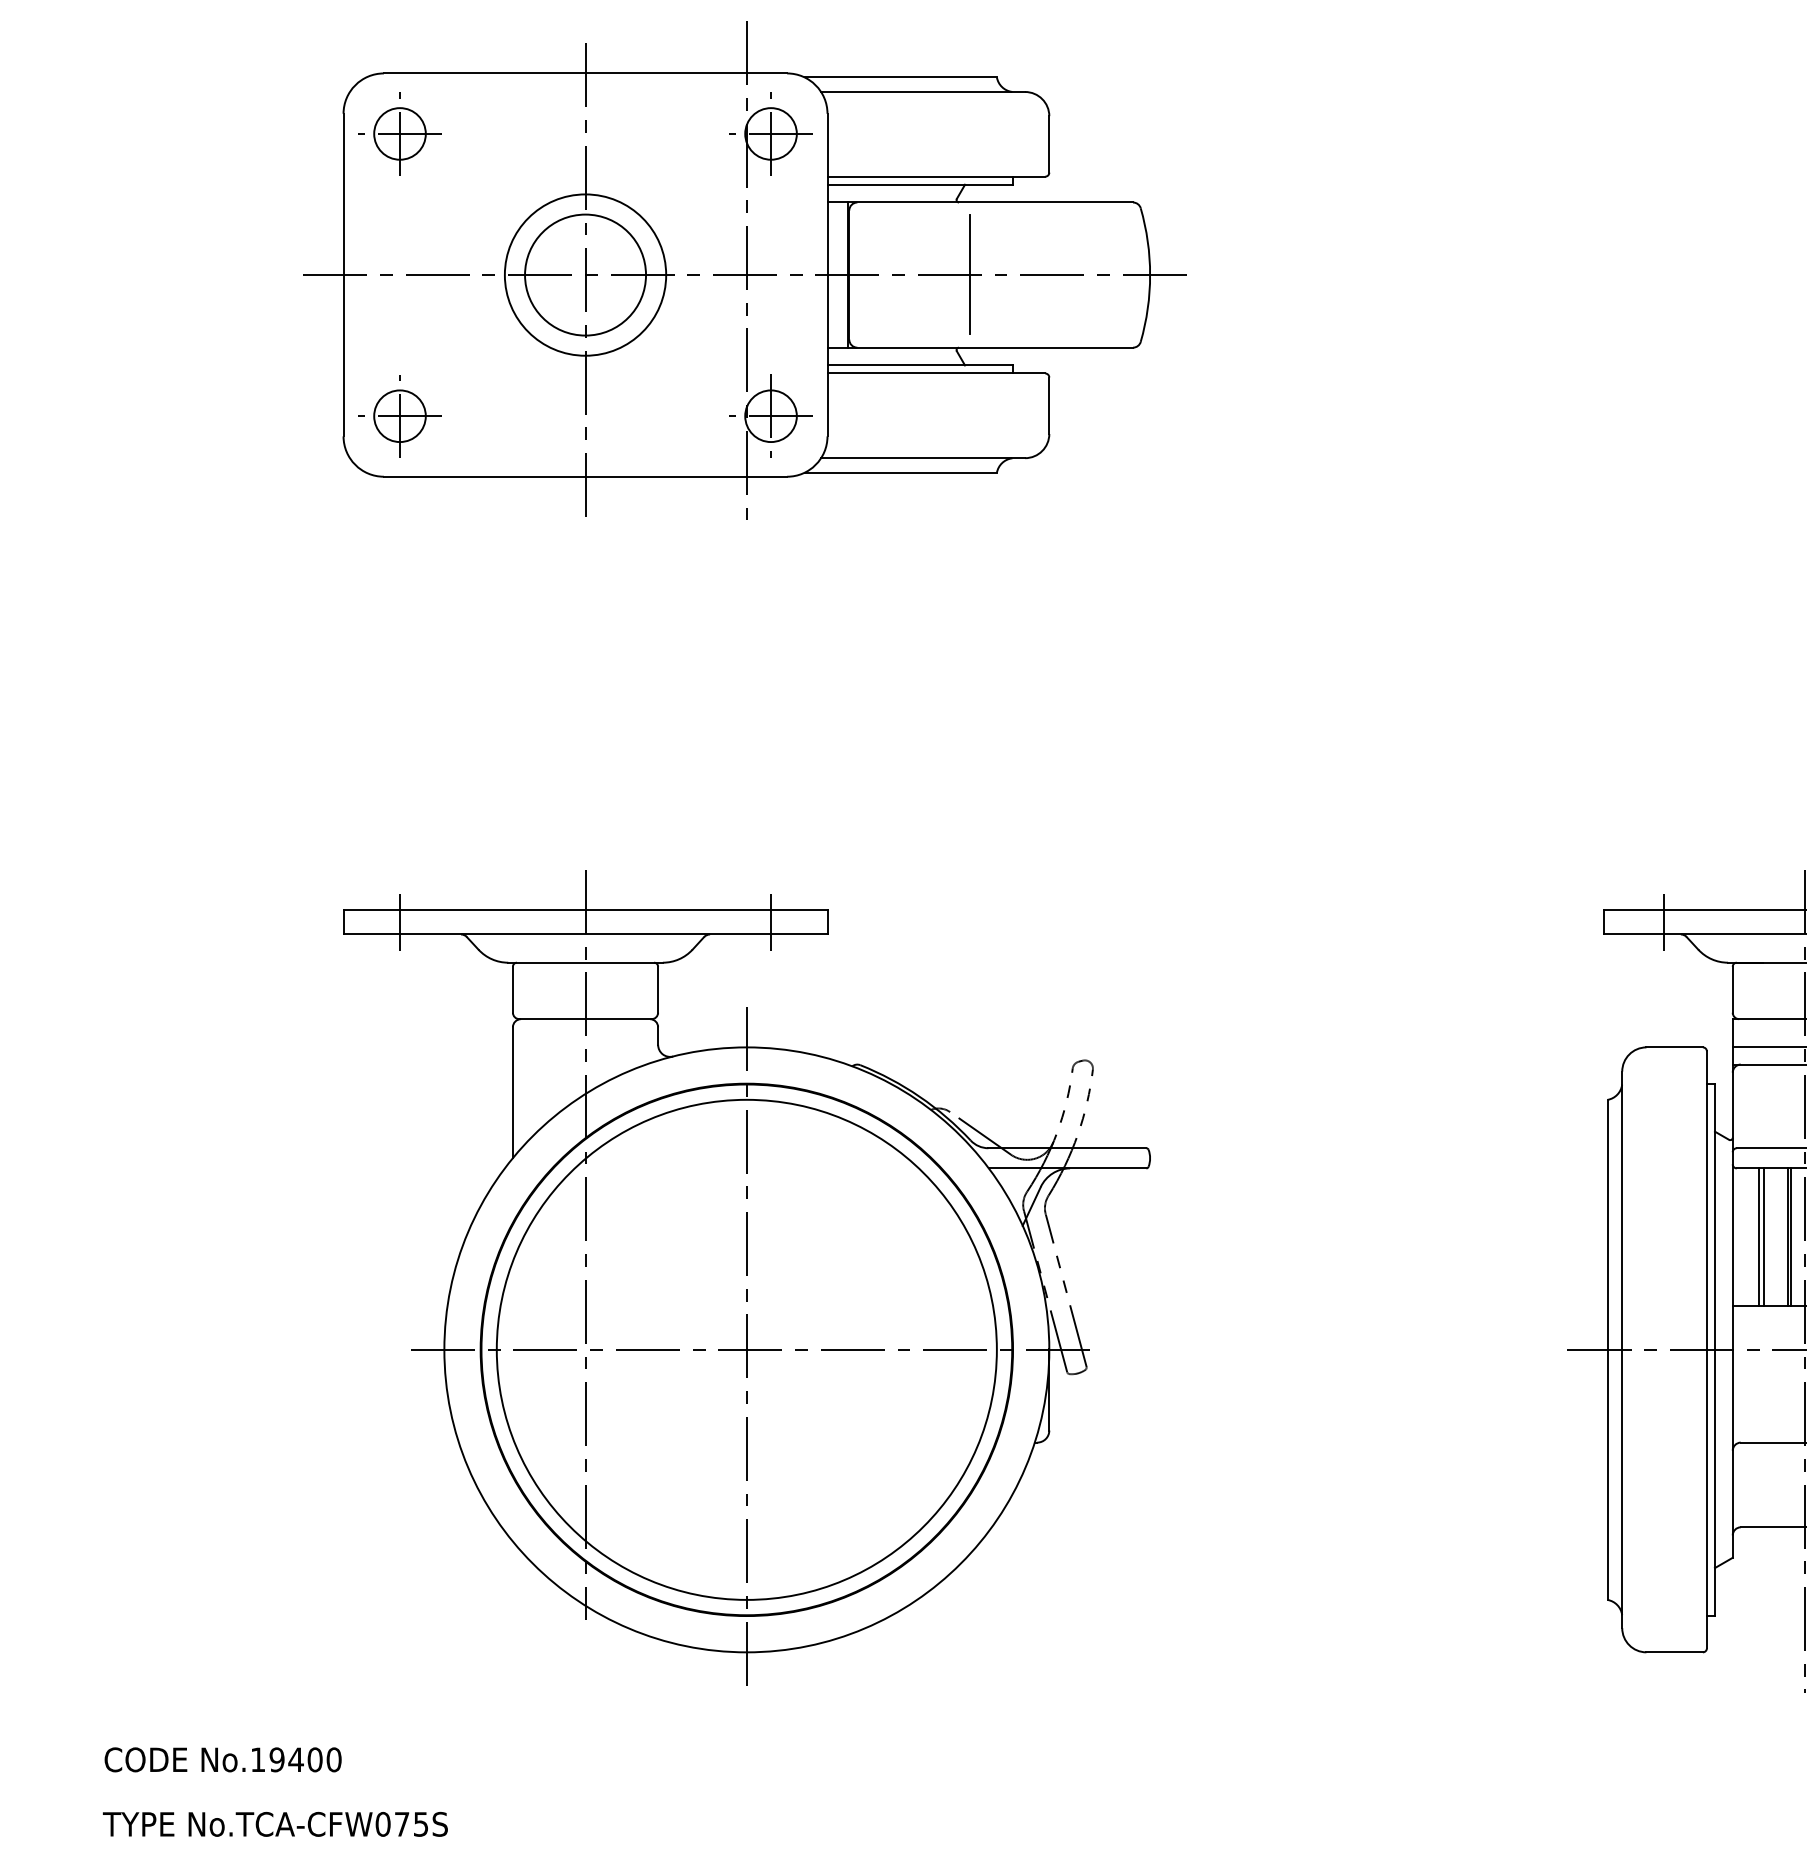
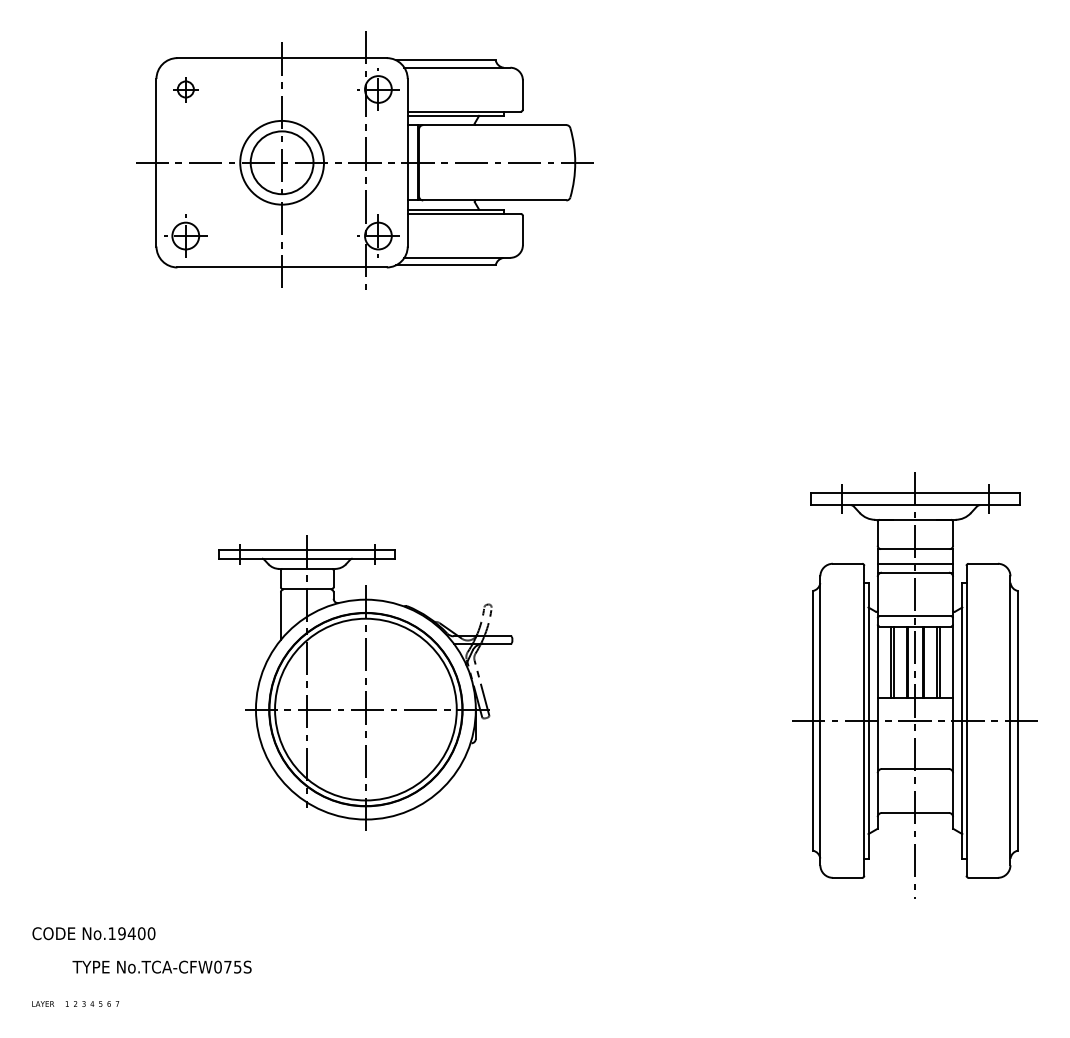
part: (399, 133) -> (185, 89), size x0.6
line: (969, 274) -> (481, 162), removed
part: (746, 1278) -> (365, 683), size x0.7
text: (274, 1823) -> (161, 966), moved

